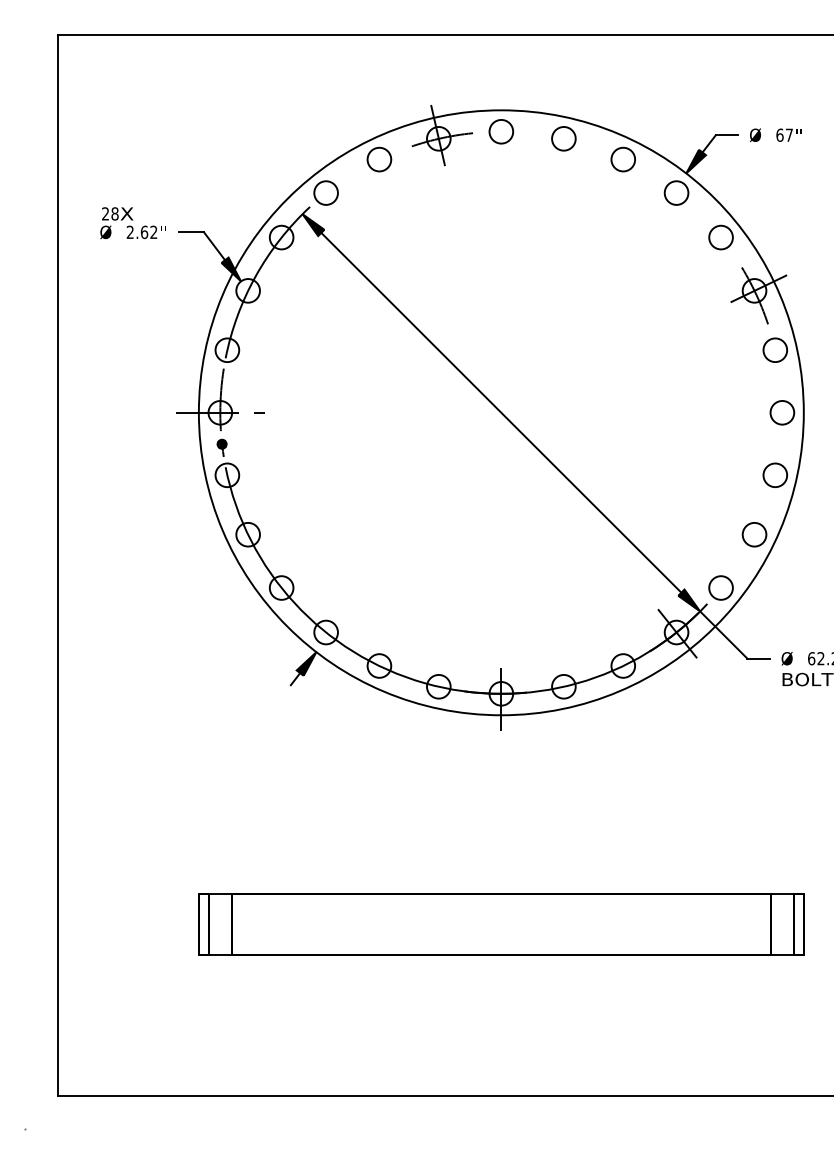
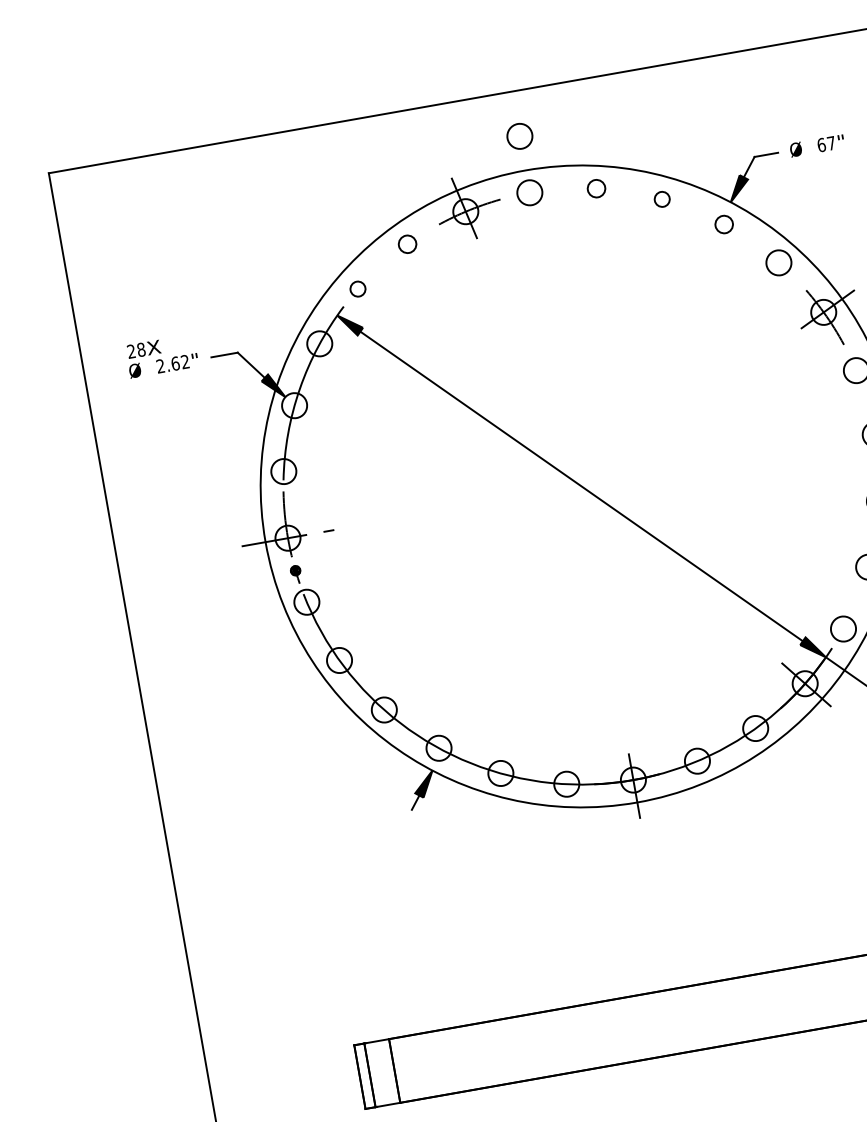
circle: (501, 77) -> (520, 136), added
circle: (563, 138) -> (596, 188), size x0.7
circle: (379, 159) -> (407, 244), size x0.7
circle: (622, 159) -> (661, 199), size x0.6
circle: (325, 192) -> (357, 288), size x0.6
circle: (676, 192) -> (724, 223), size x0.7

